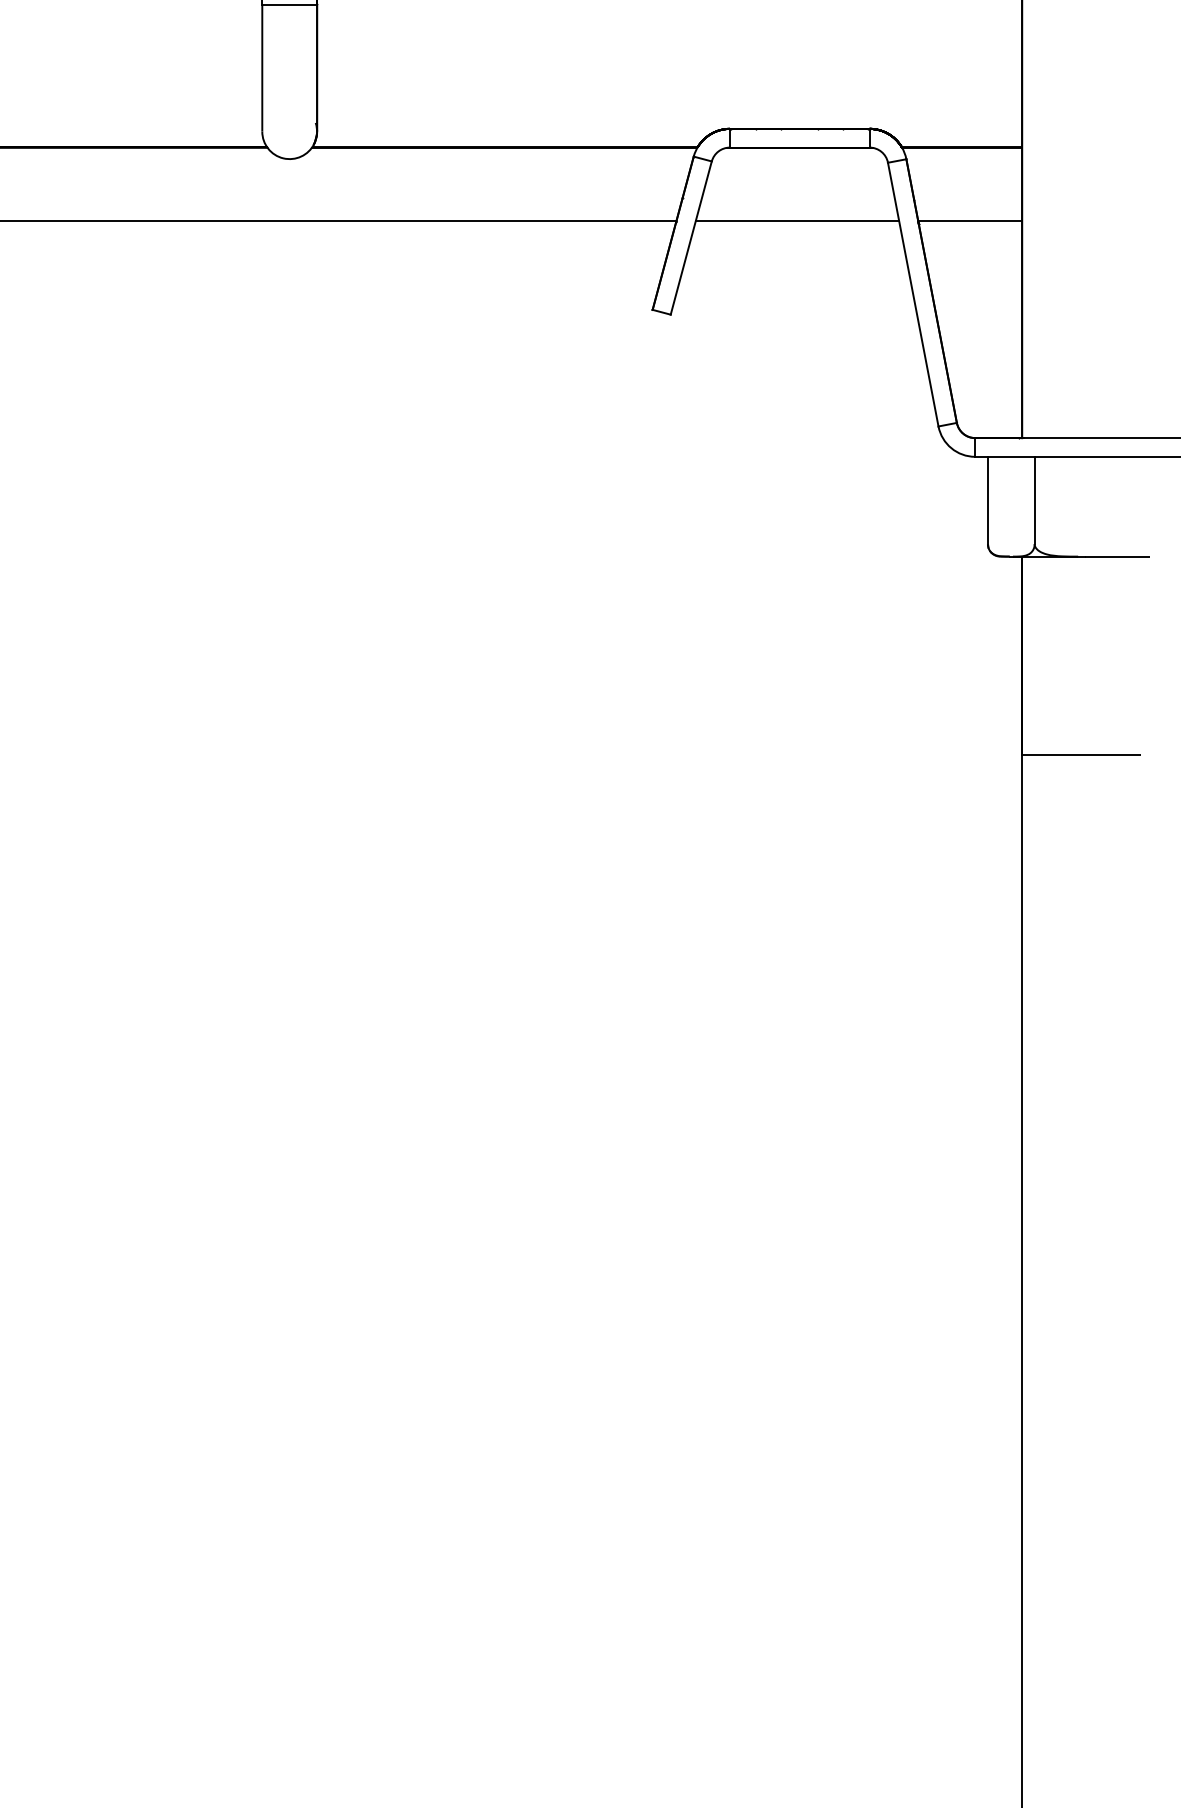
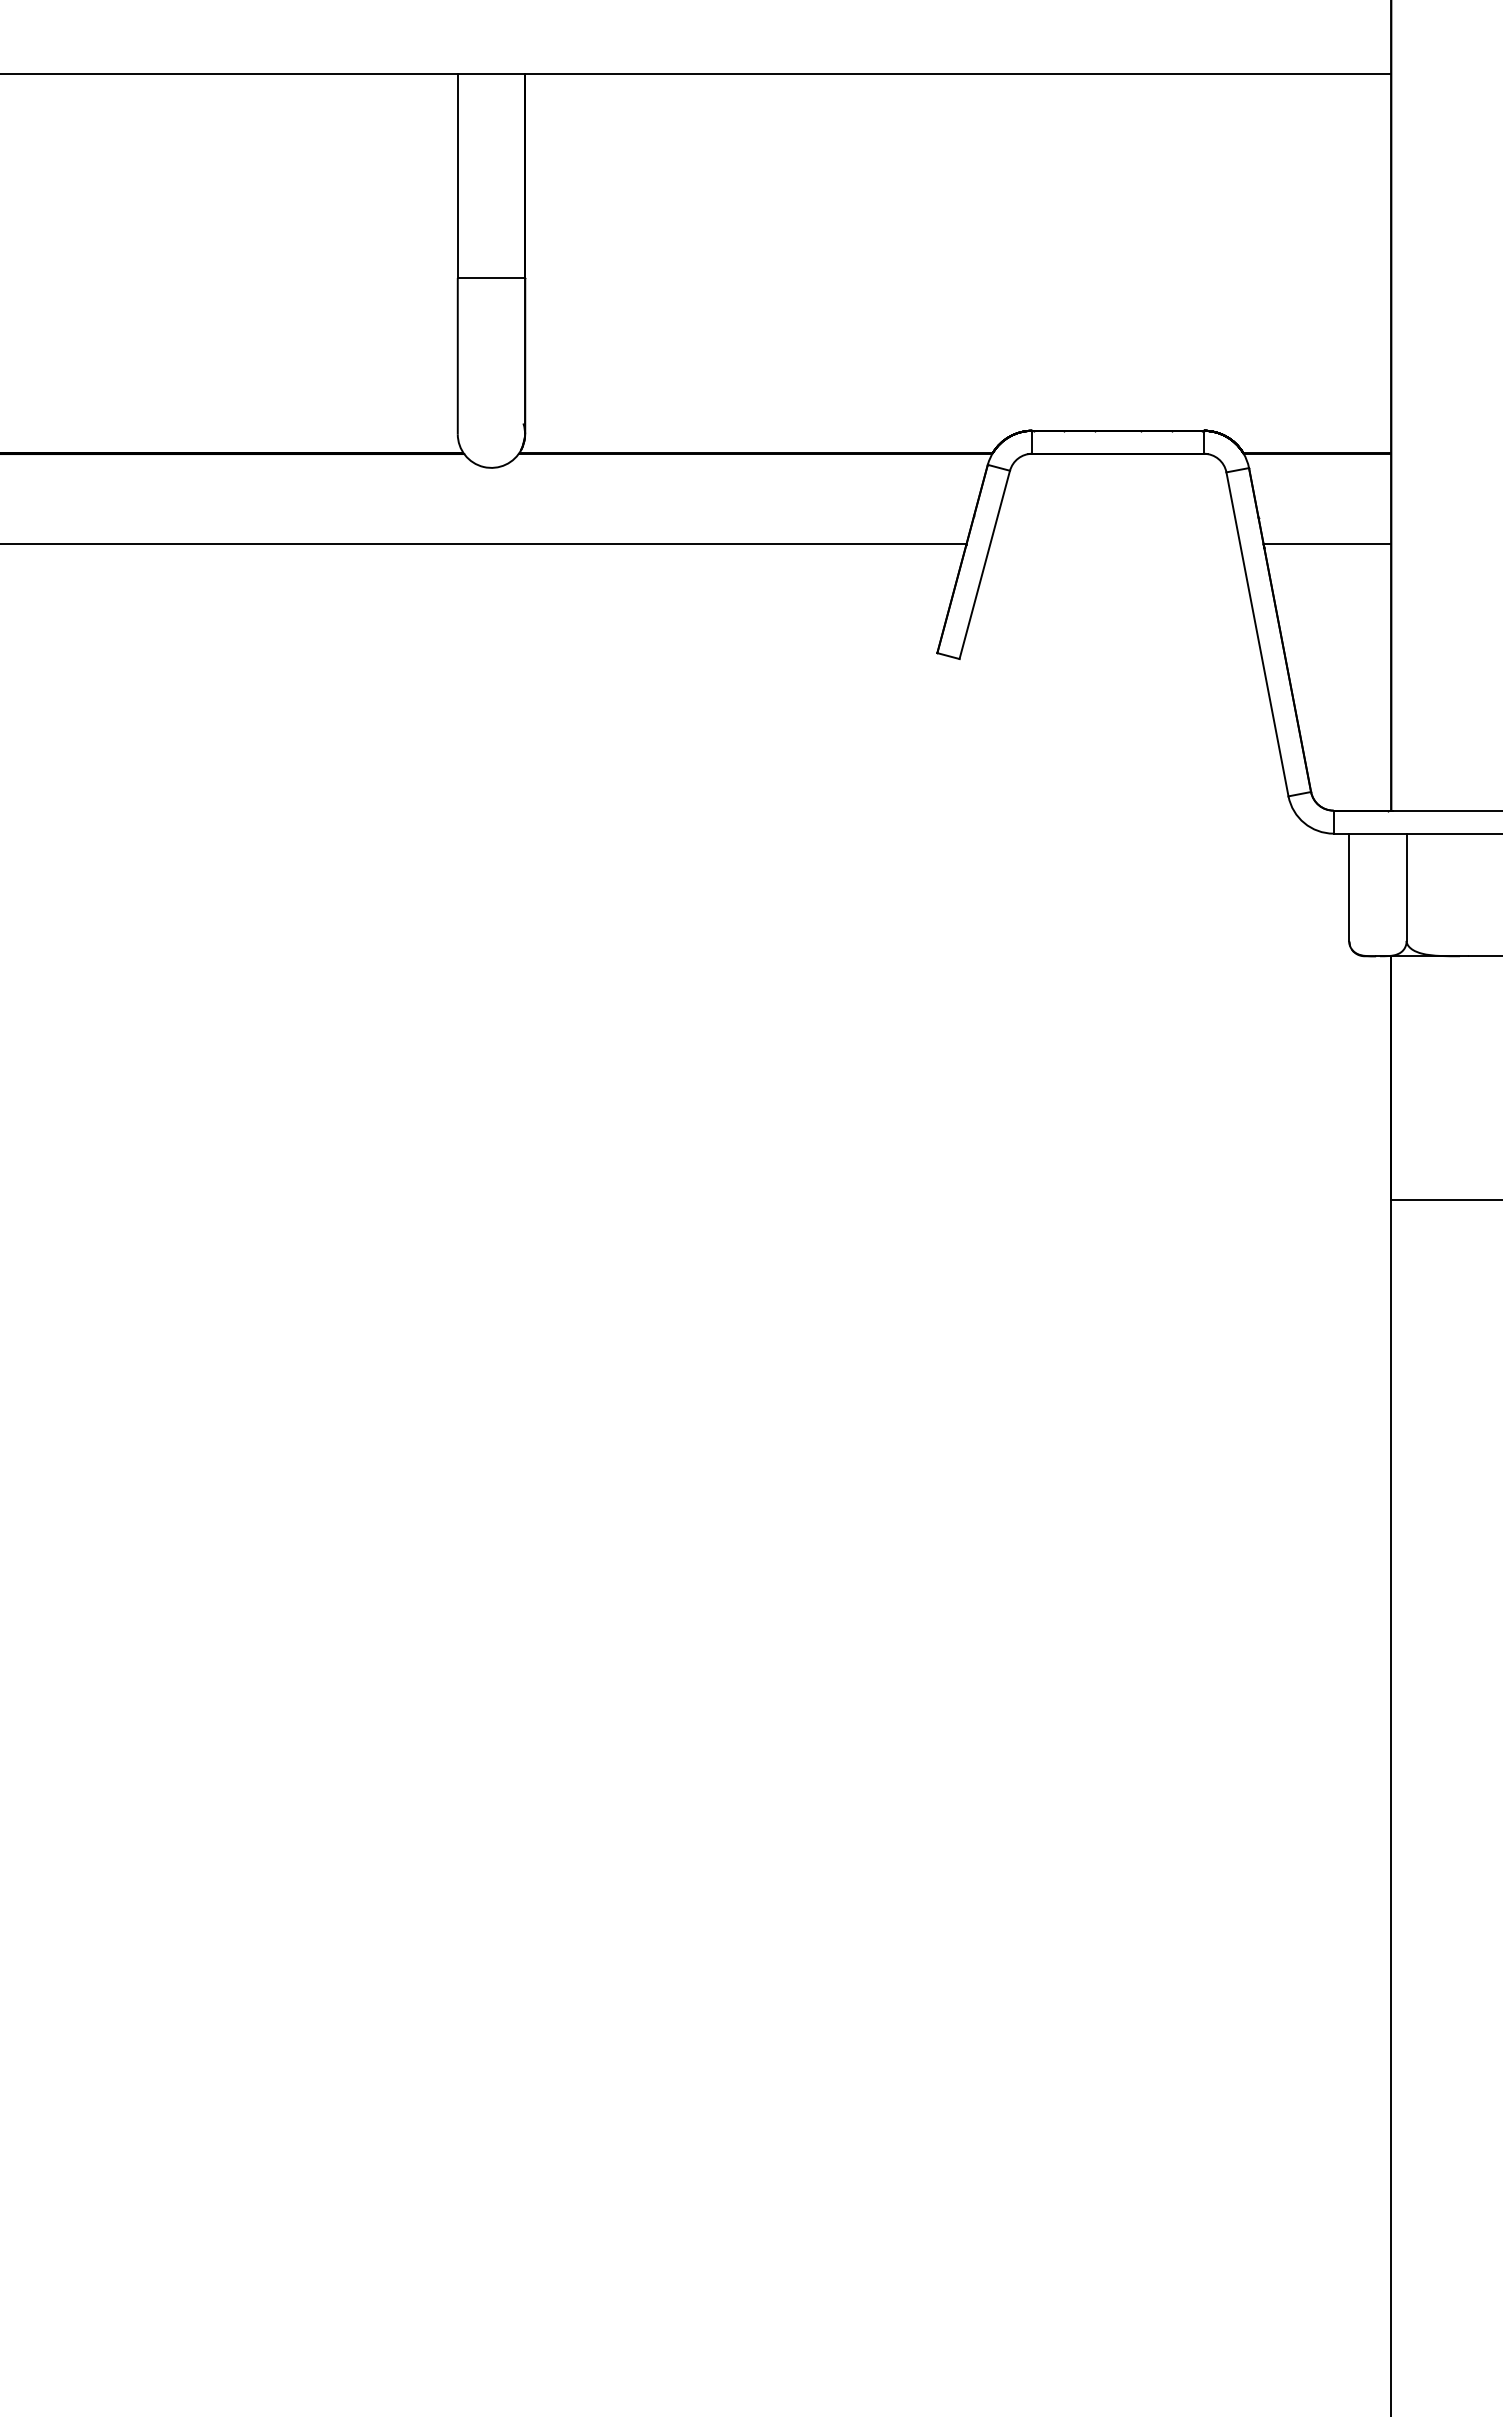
line: (797, 221) -> (1115, 544), removed

